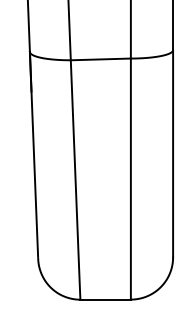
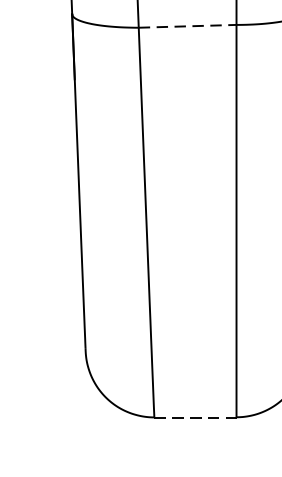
line: (101, 59) -> (188, 26), solid -> dashed
line: (106, 299) -> (196, 417), solid -> dashed

